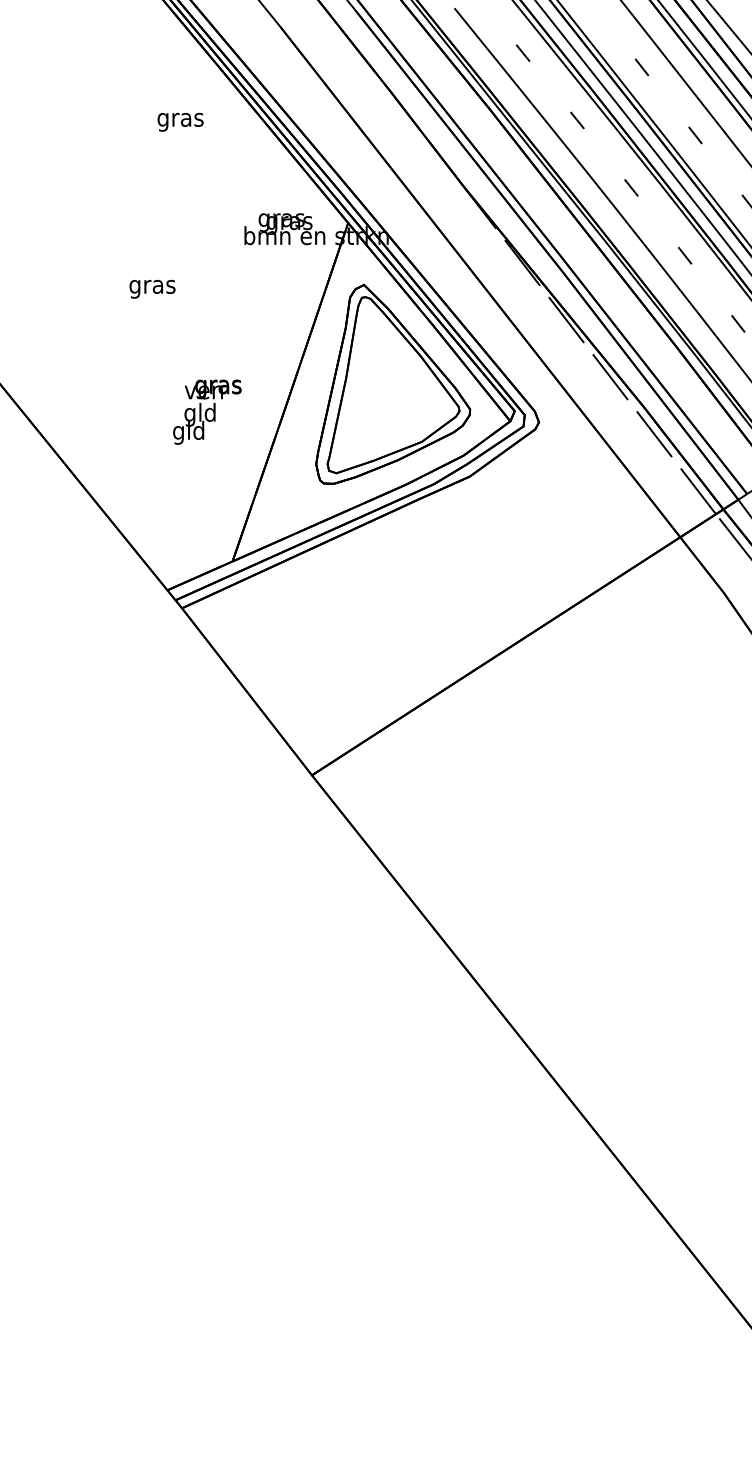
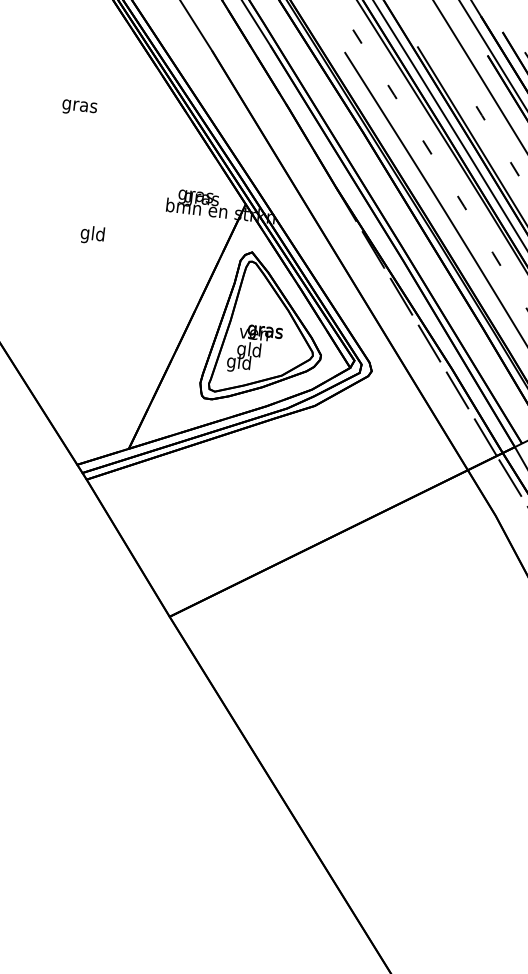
text: (180, 122) -> (79, 108), moved
text: (152, 286) -> (92, 234), gras -> gld
text: (207, 411) -> (254, 349), moved

